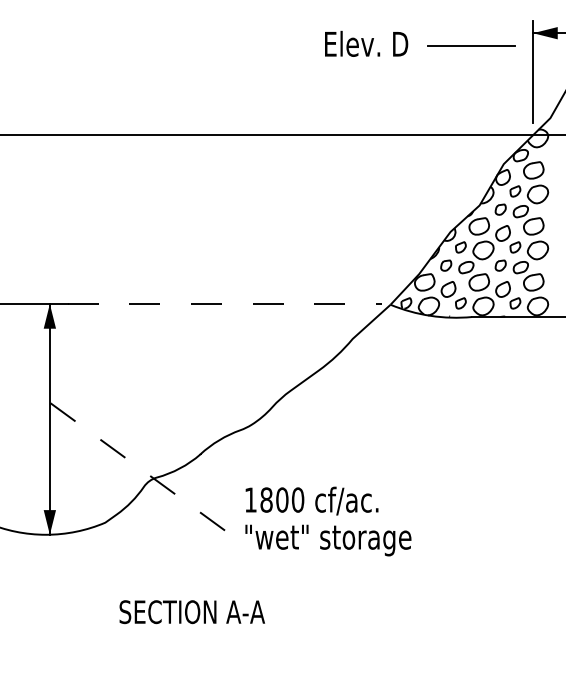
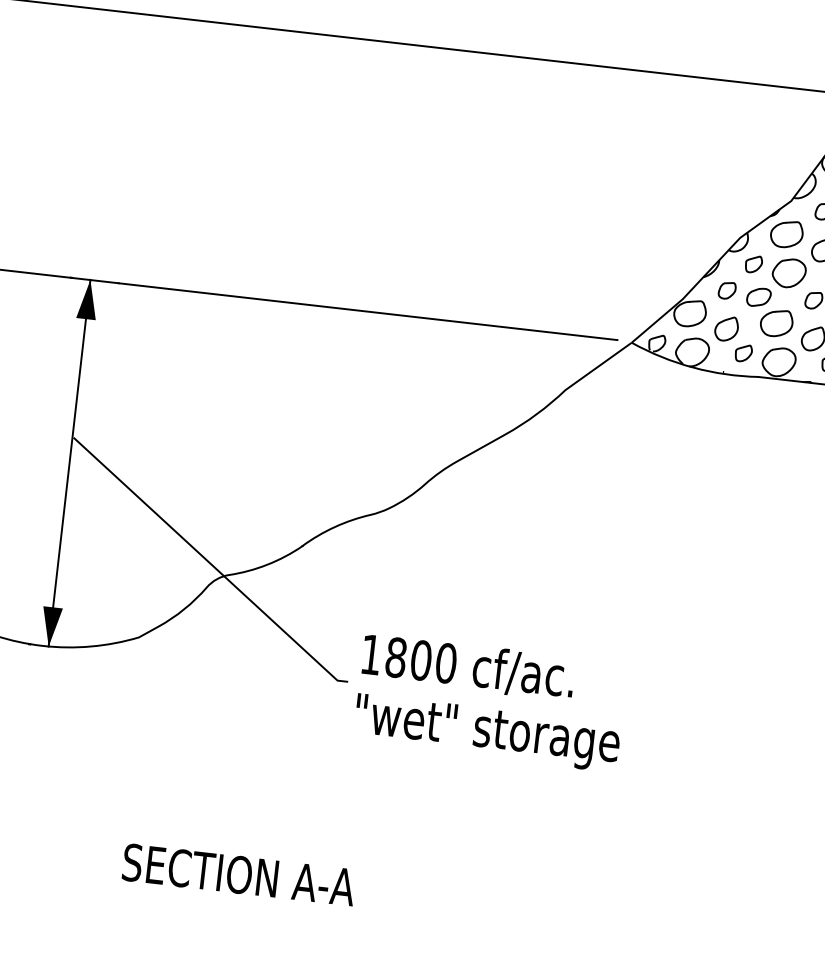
line: (224, 304) -> (367, 312), dashed -> solid
line: (144, 472) -> (210, 564), dashed -> solid
text: (328, 521) -> (490, 702), moved
text: (191, 612) -> (237, 875), moved

